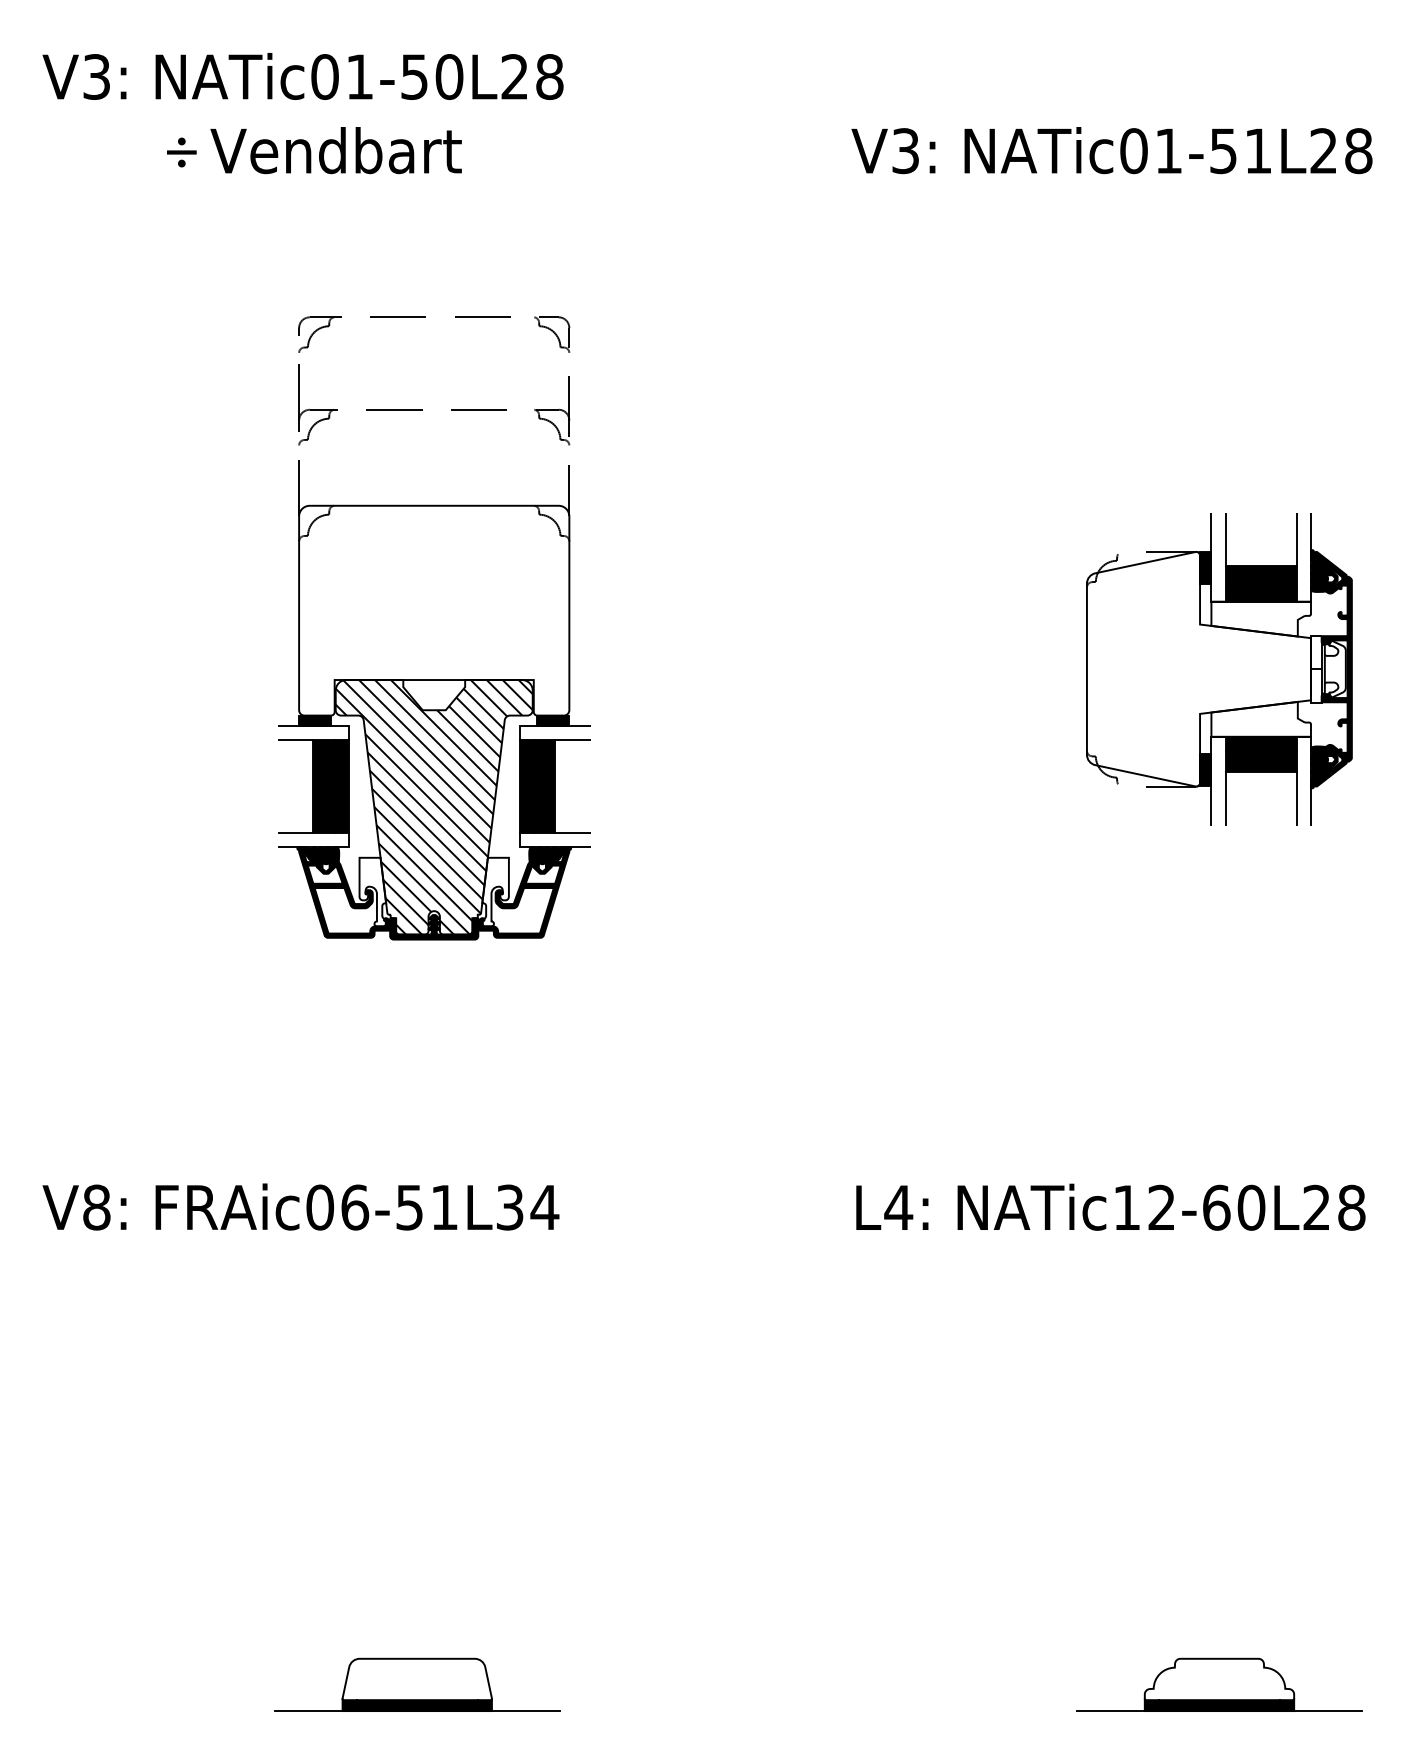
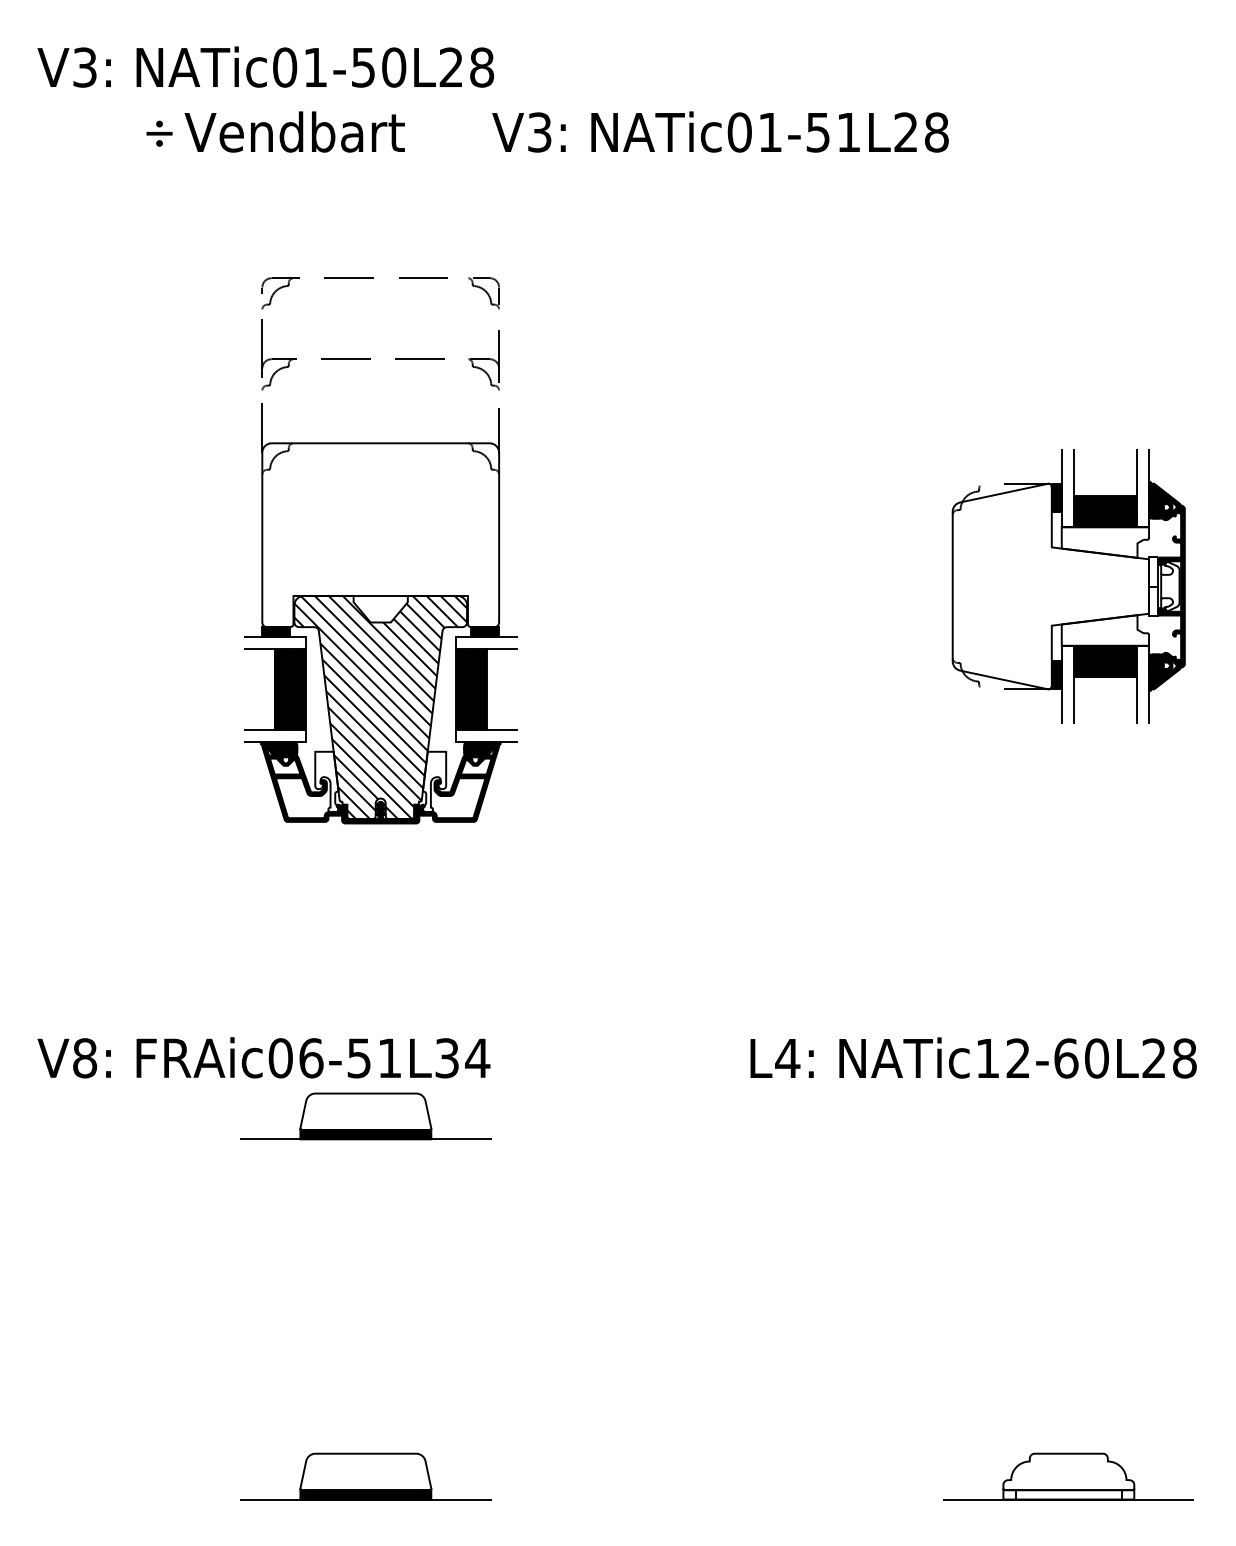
text: (1111, 150) -> (720, 131), moved
part: (417, 1273) -> (366, 1116), added
fill: (1219, 1704) -> (1068, 1493), removed

